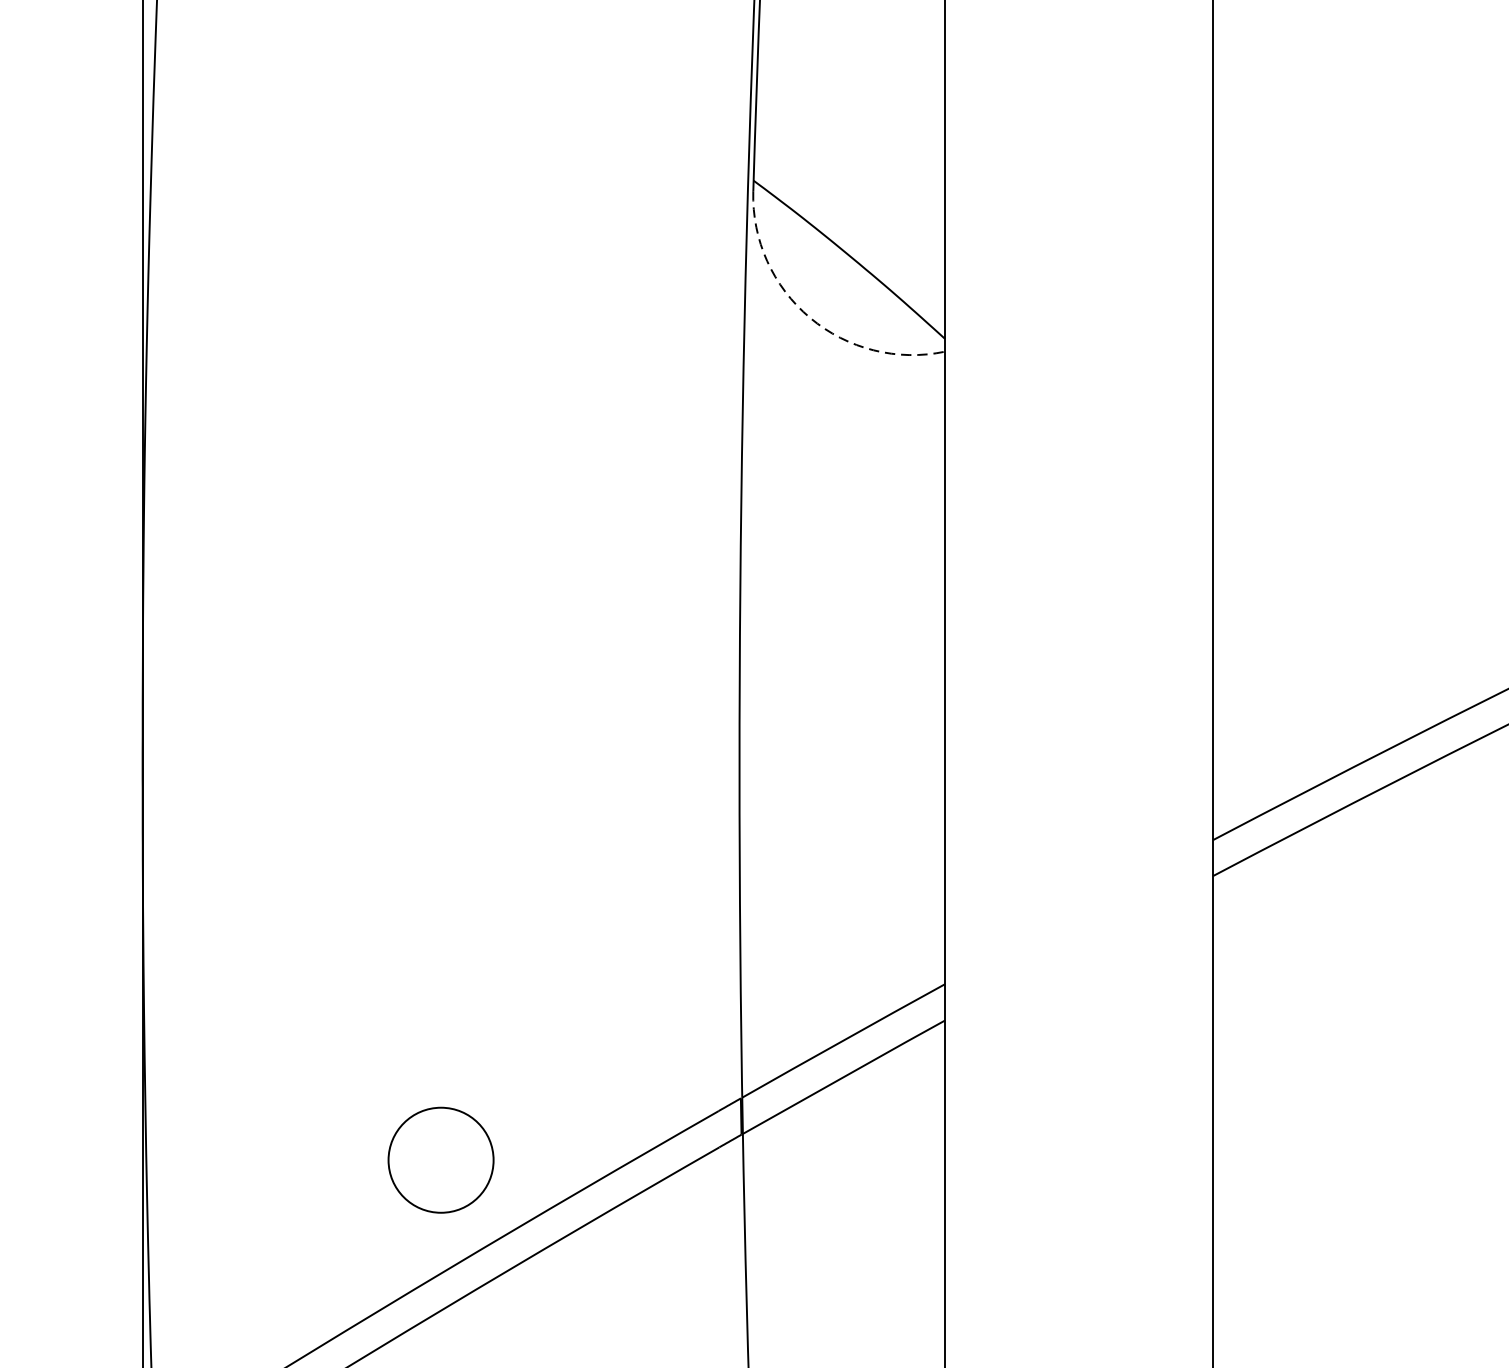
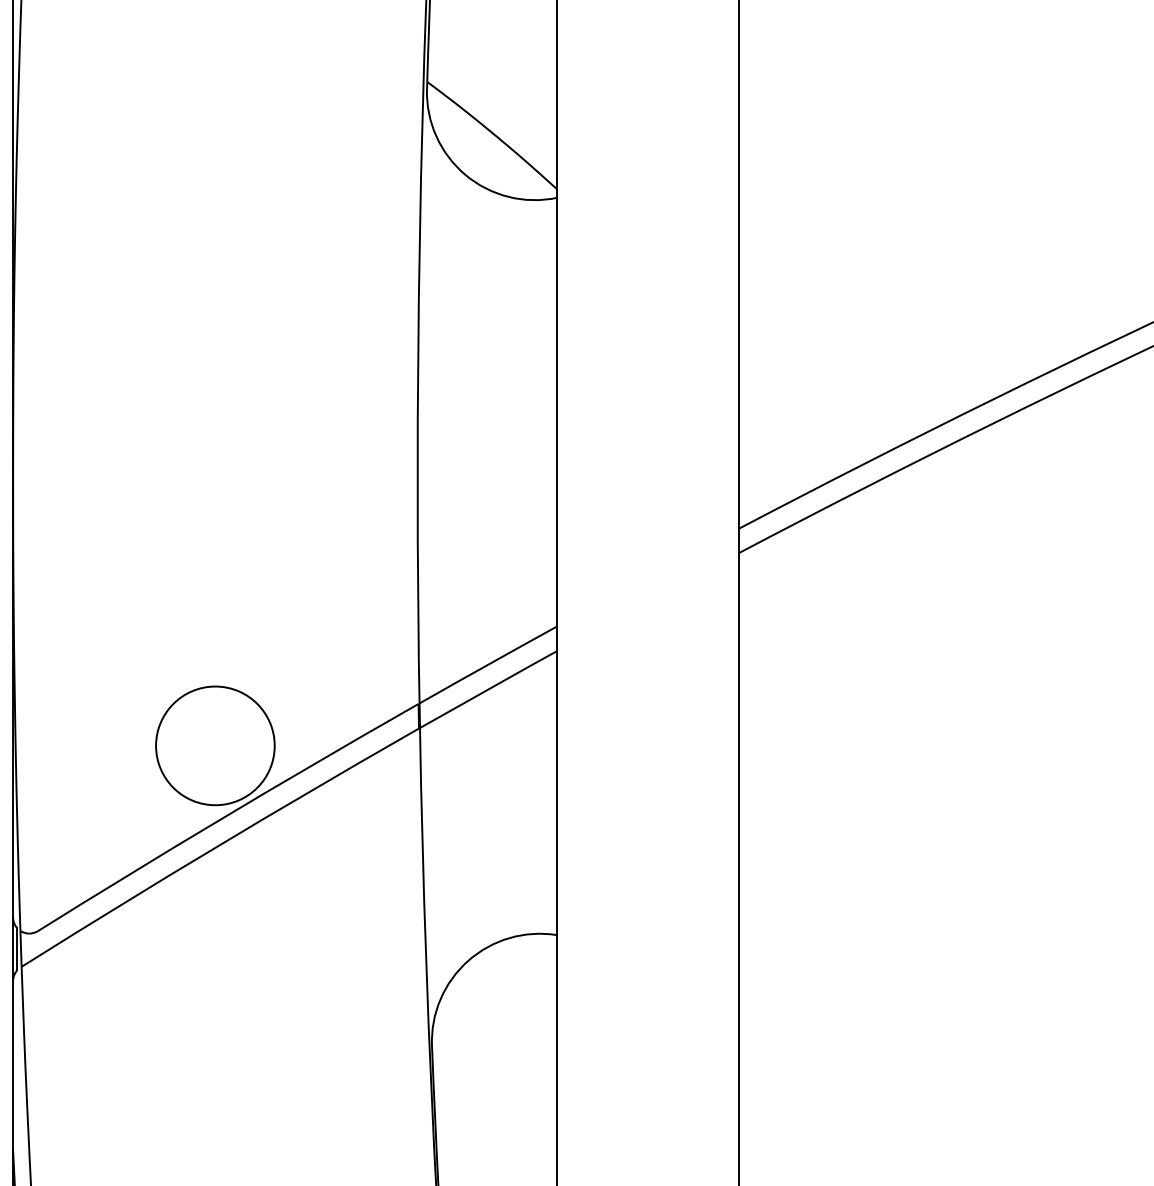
arc: (810, 318) -> (465, 175), dashed -> solid
circle: (441, 1159) -> (215, 745), size x1.67

